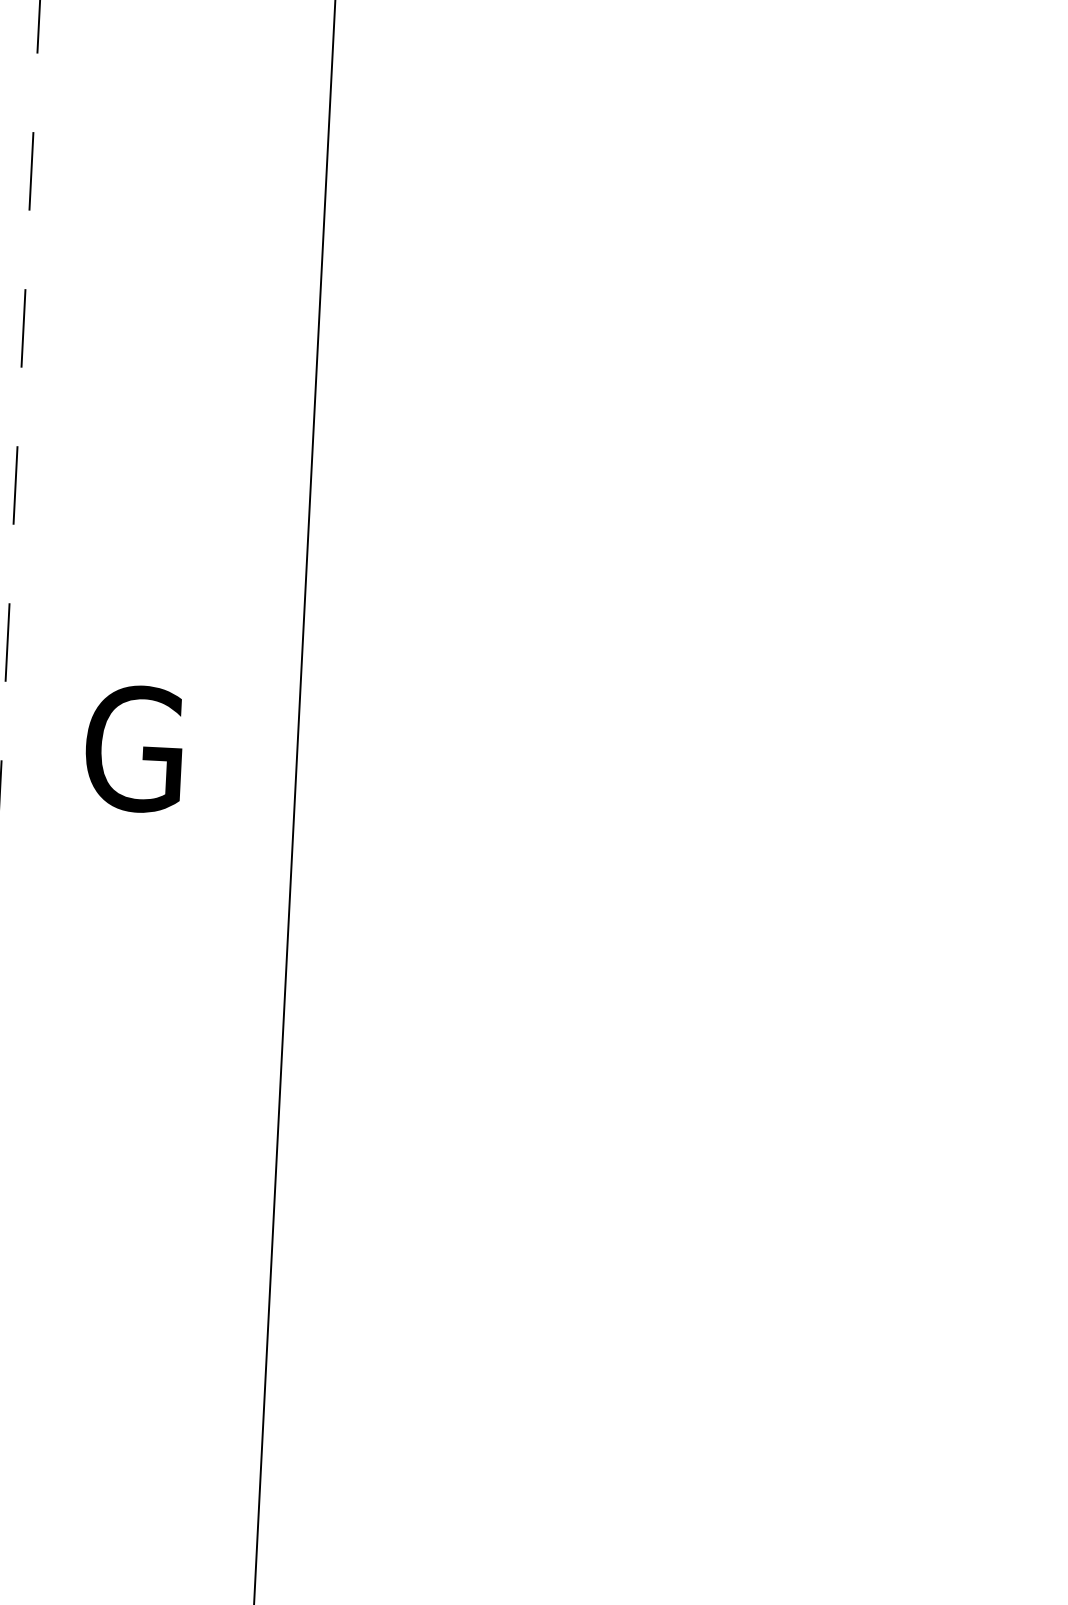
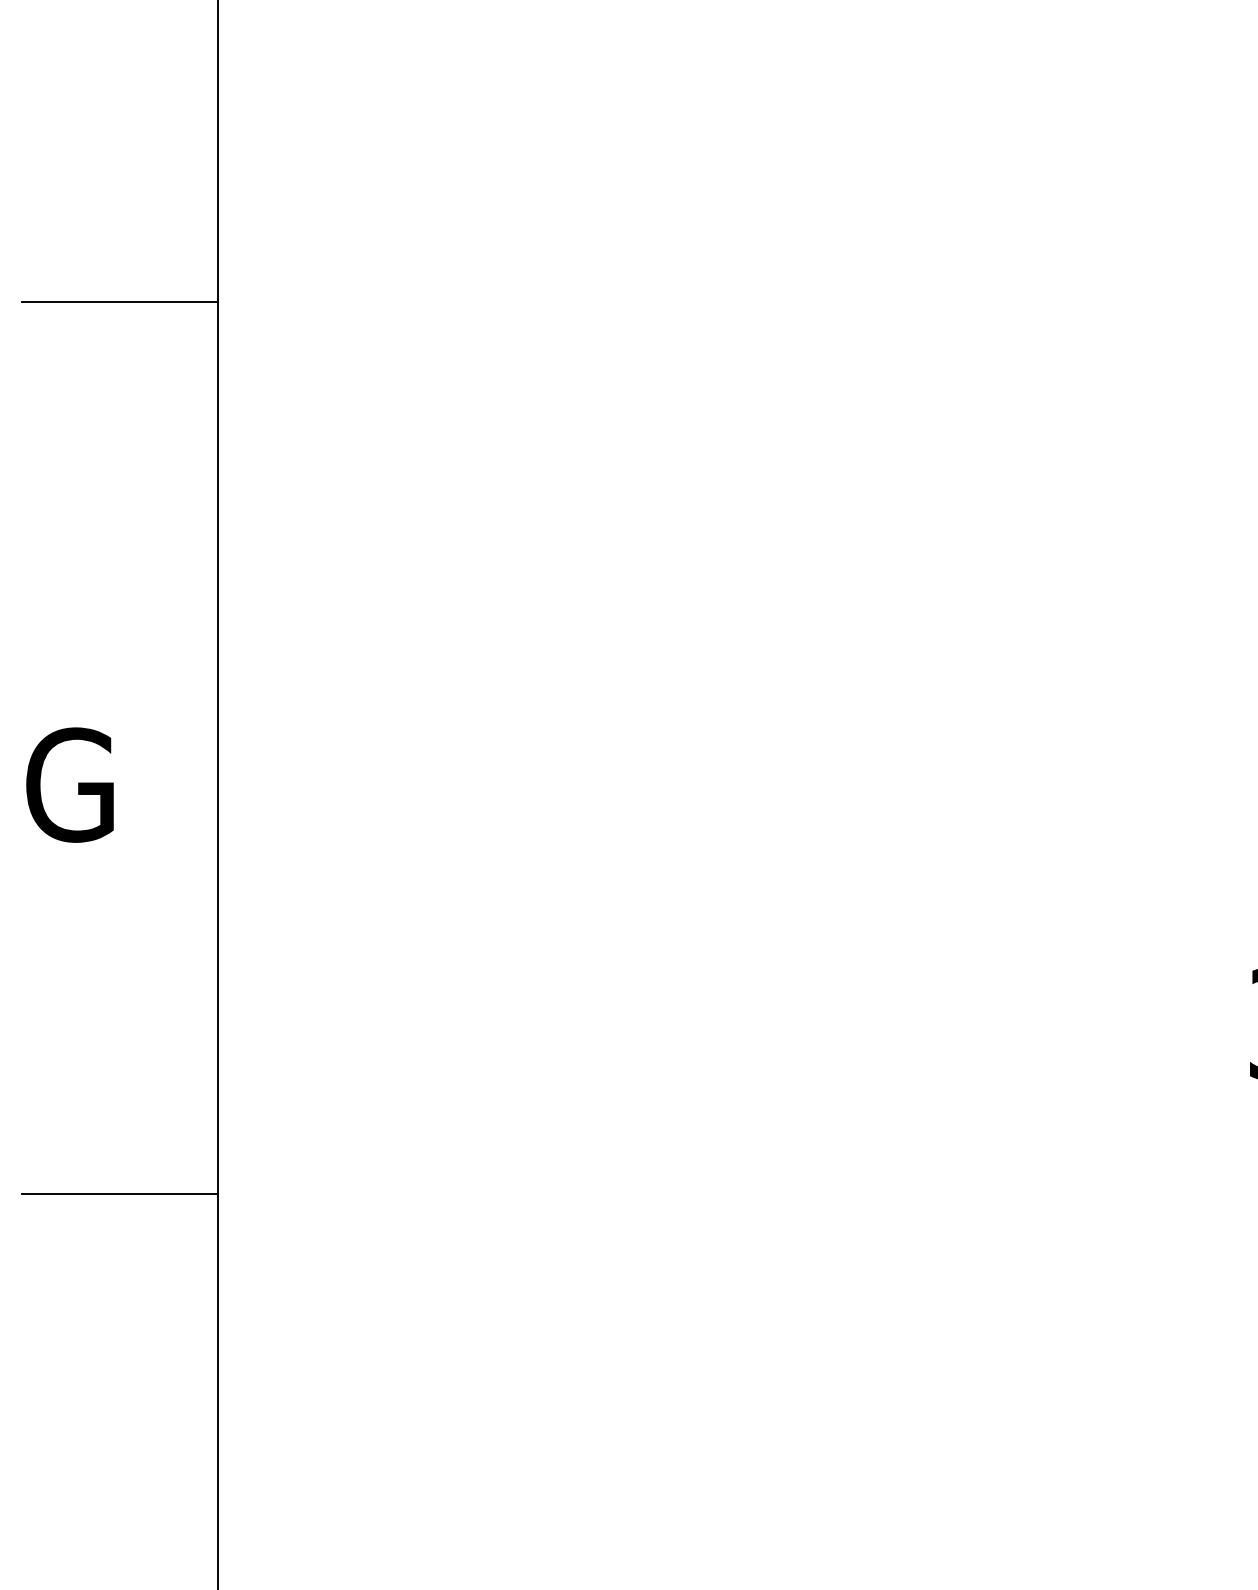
line: (215, 219) -> (119, 301), added
line: (165, 1201) -> (119, 1194), added

